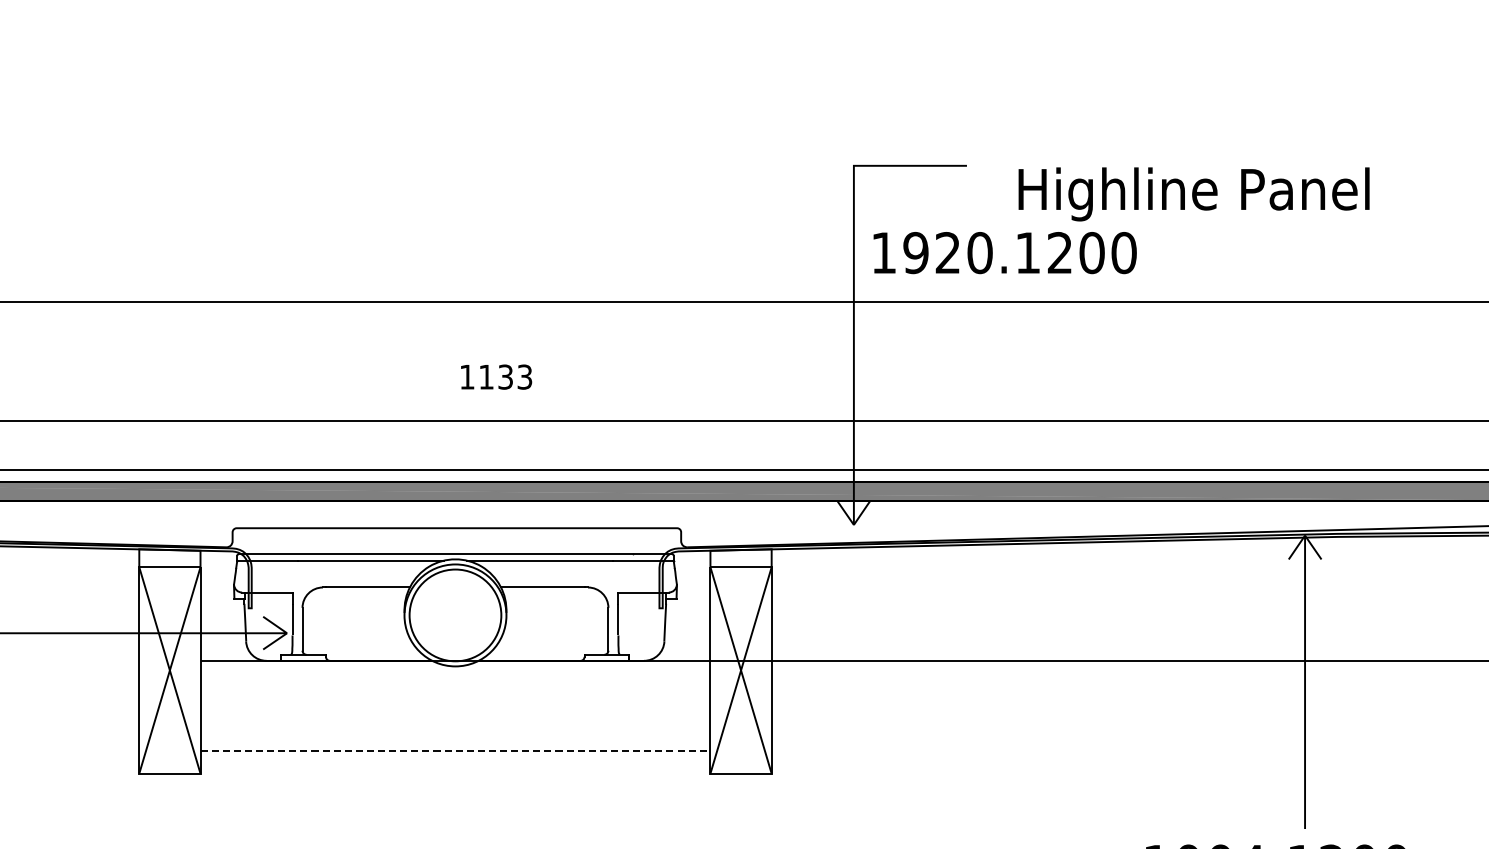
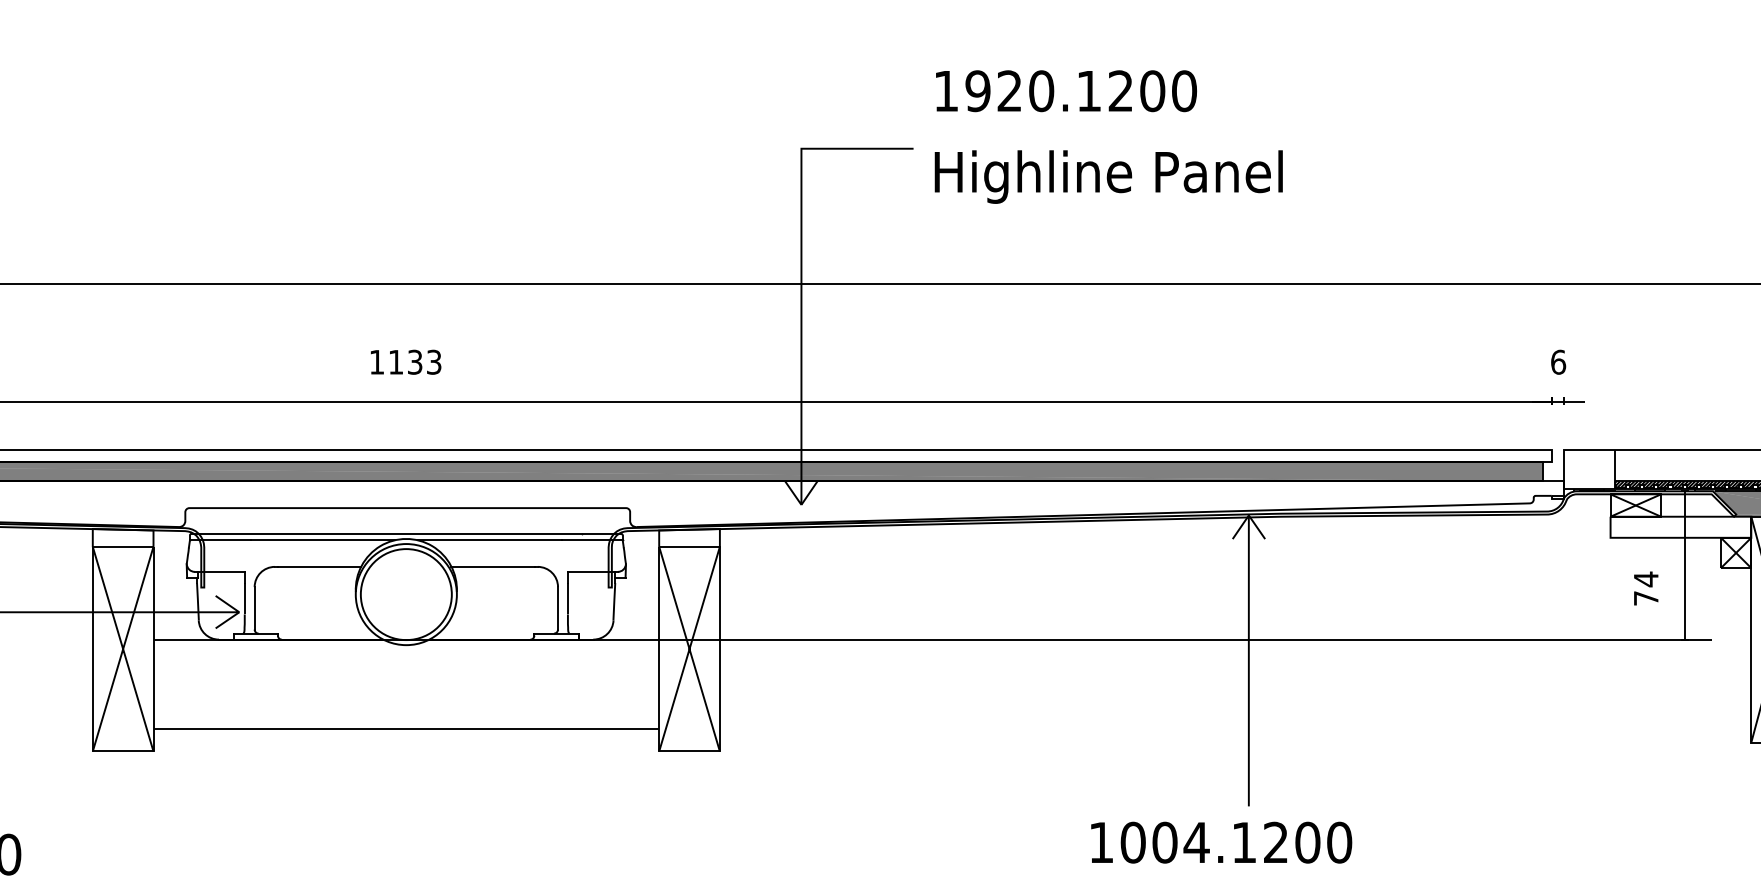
text: (1193, 193) -> (1108, 176), moved
text: (1005, 253) -> (1066, 91), moved
text: (496, 376) -> (406, 361), moved
line: (455, 750) -> (406, 728), dashed -> solid

